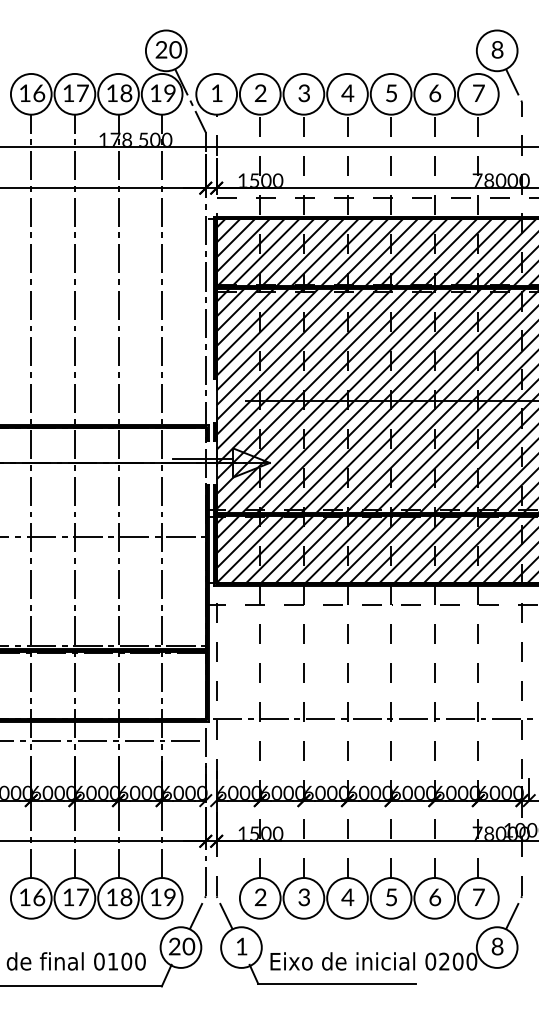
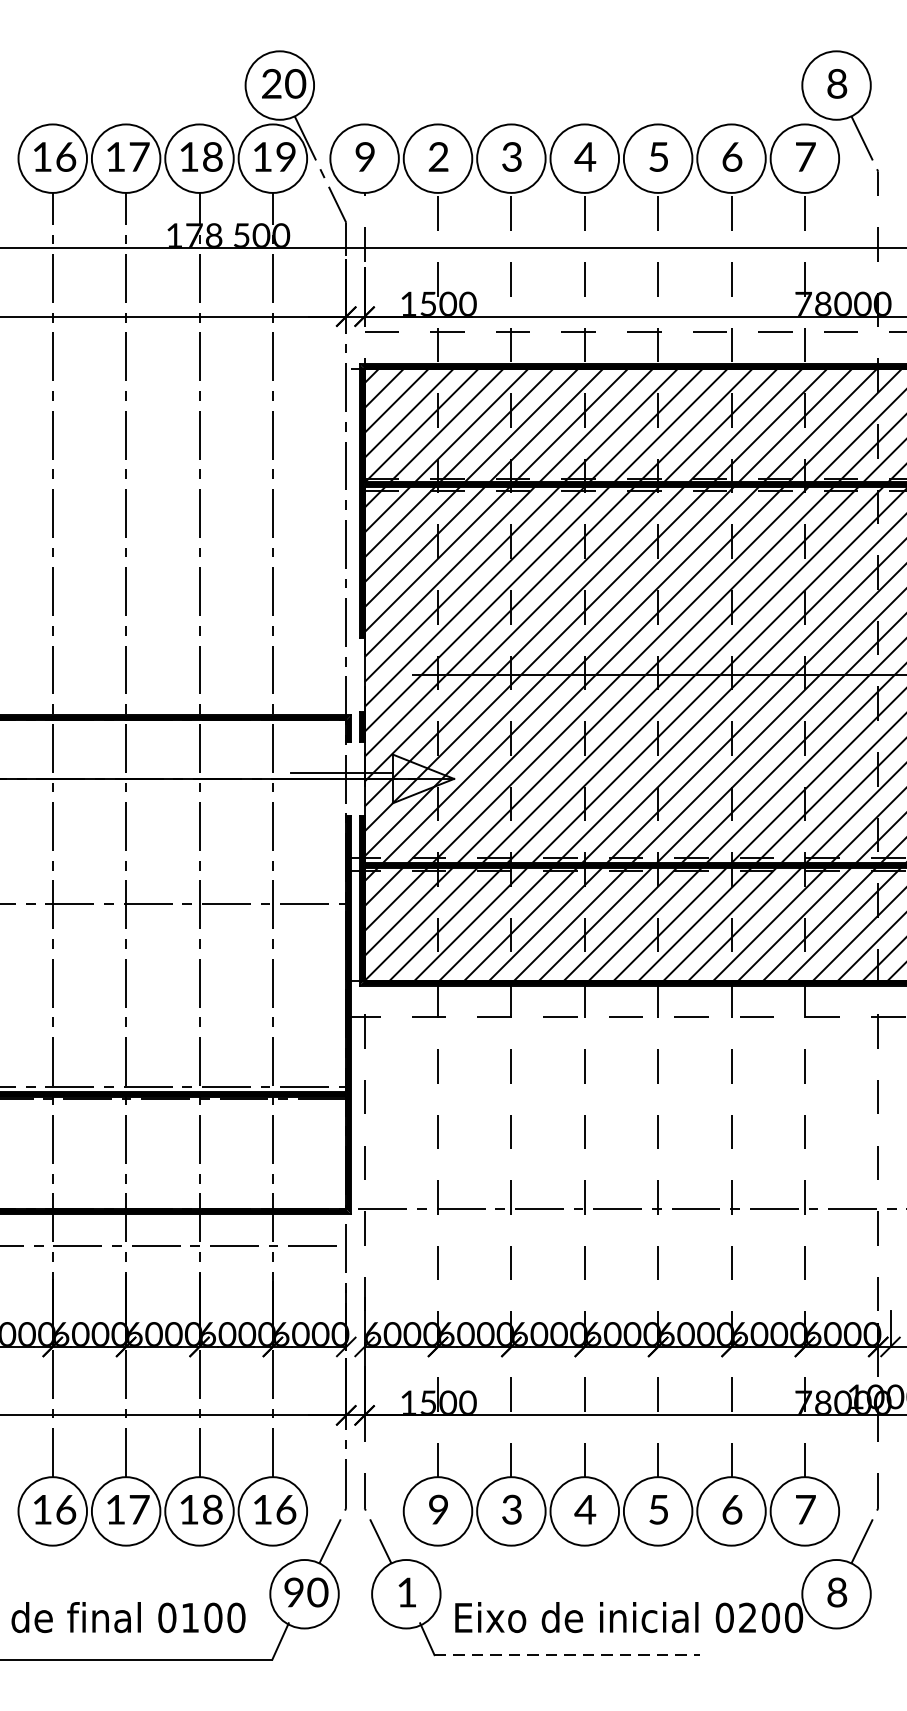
text: (216, 92) -> (364, 155), 1 -> 9
text: (169, 897) -> (285, 1509), 19 -> 16
text: (260, 897) -> (438, 1509), 2 -> 9
text: (174, 947) -> (293, 1594), 20 -> 90
line: (337, 983) -> (567, 1654), solid -> dashed

